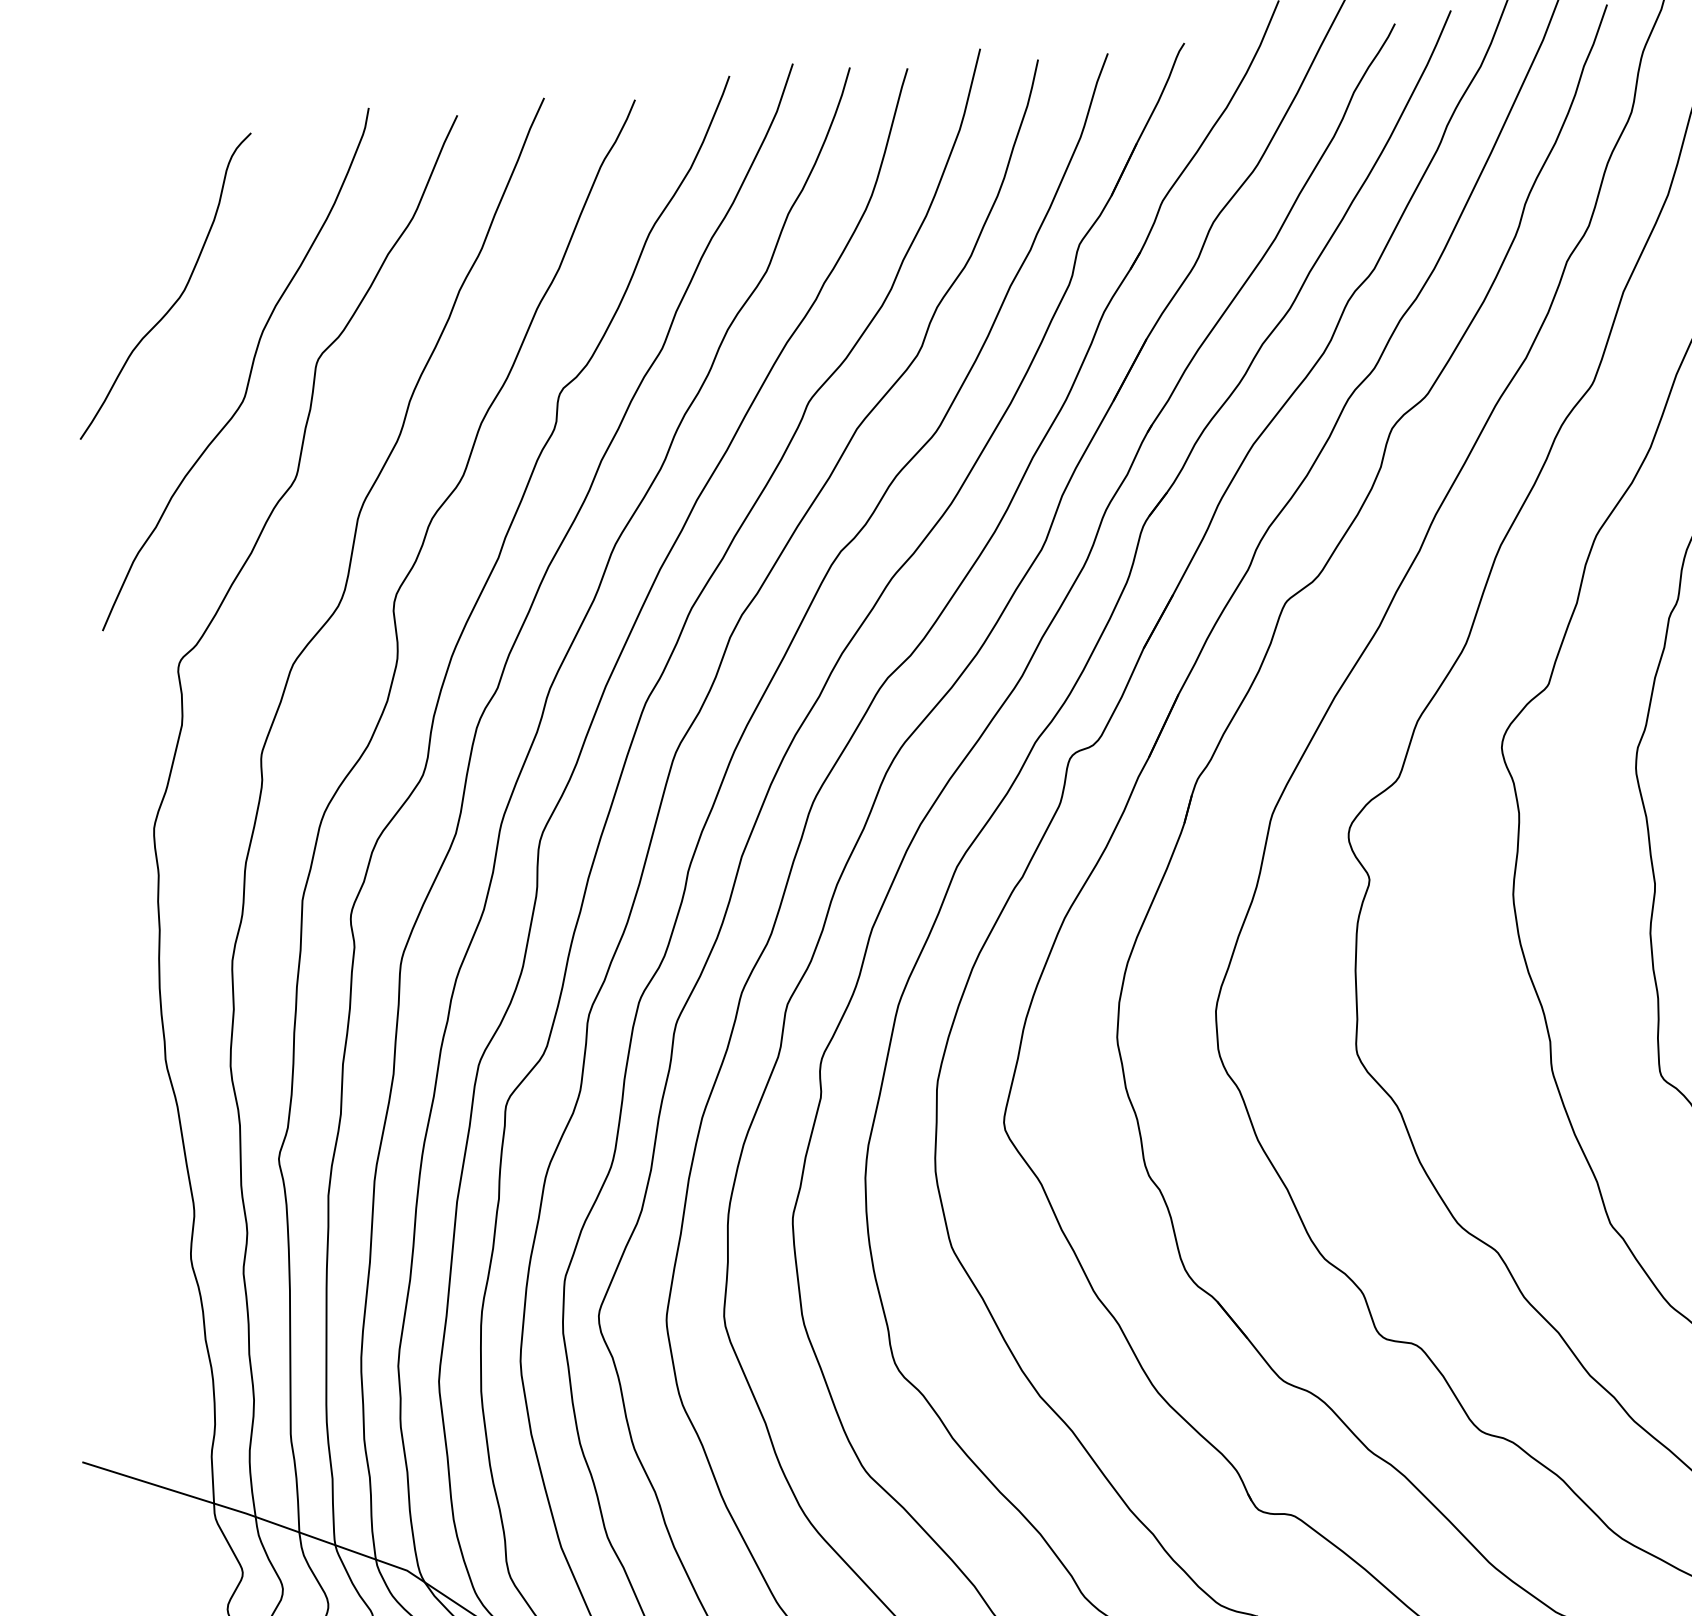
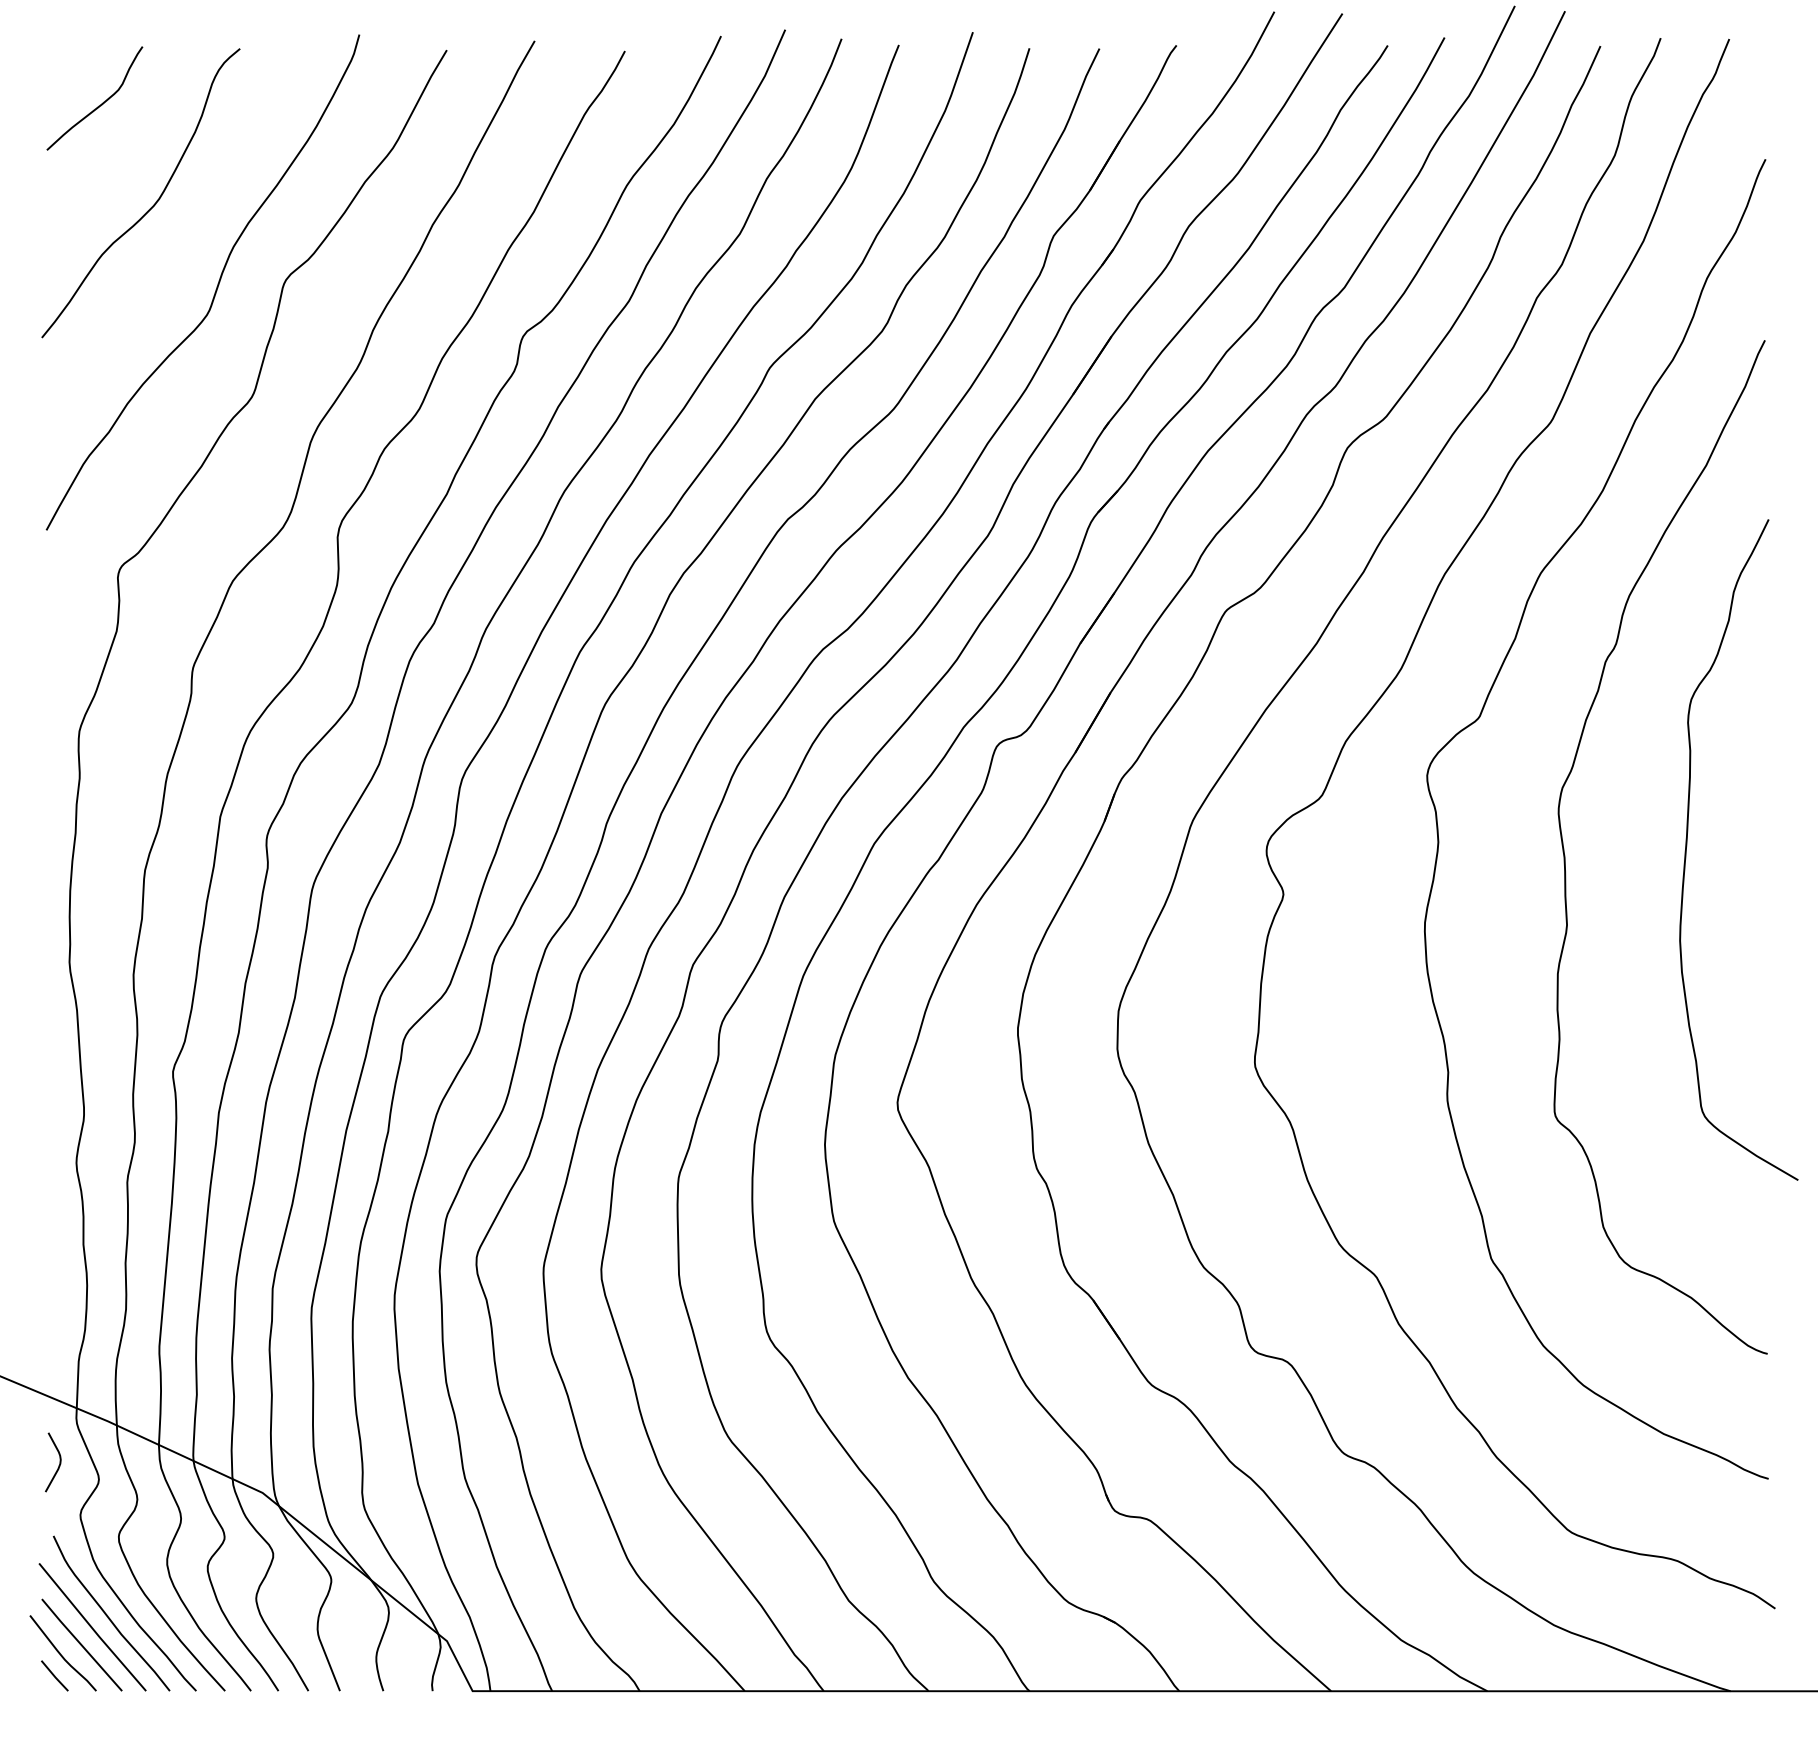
curve: (115, 202) -> (98, 105), added
curve: (201, 1562) -> (58, 1465), added

